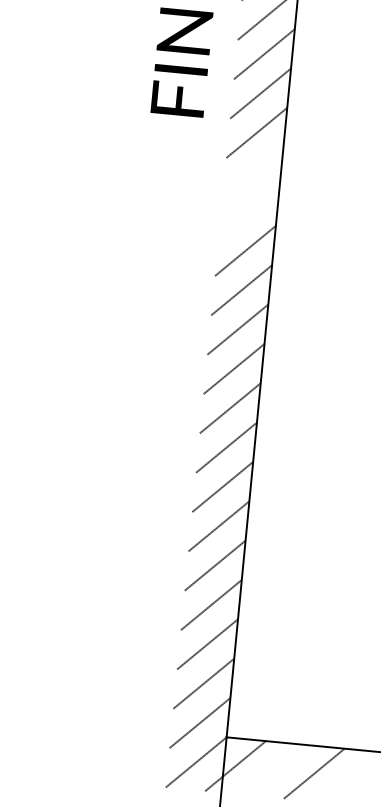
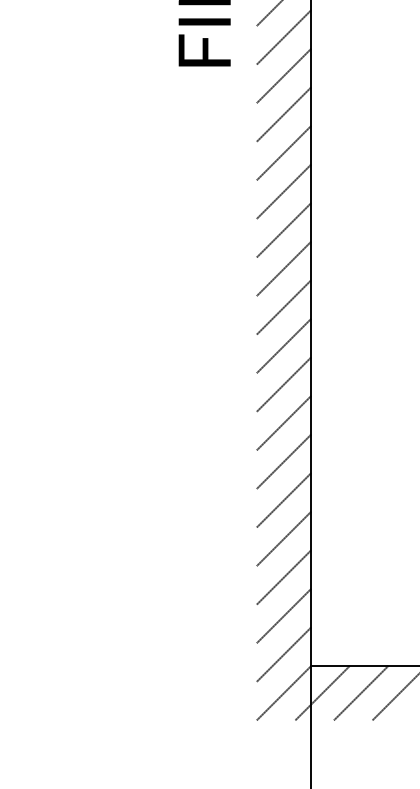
line: (252, 172) -> (283, 114), added
line: (248, 210) -> (283, 152), added
line: (274, 770) -> (360, 693), added

